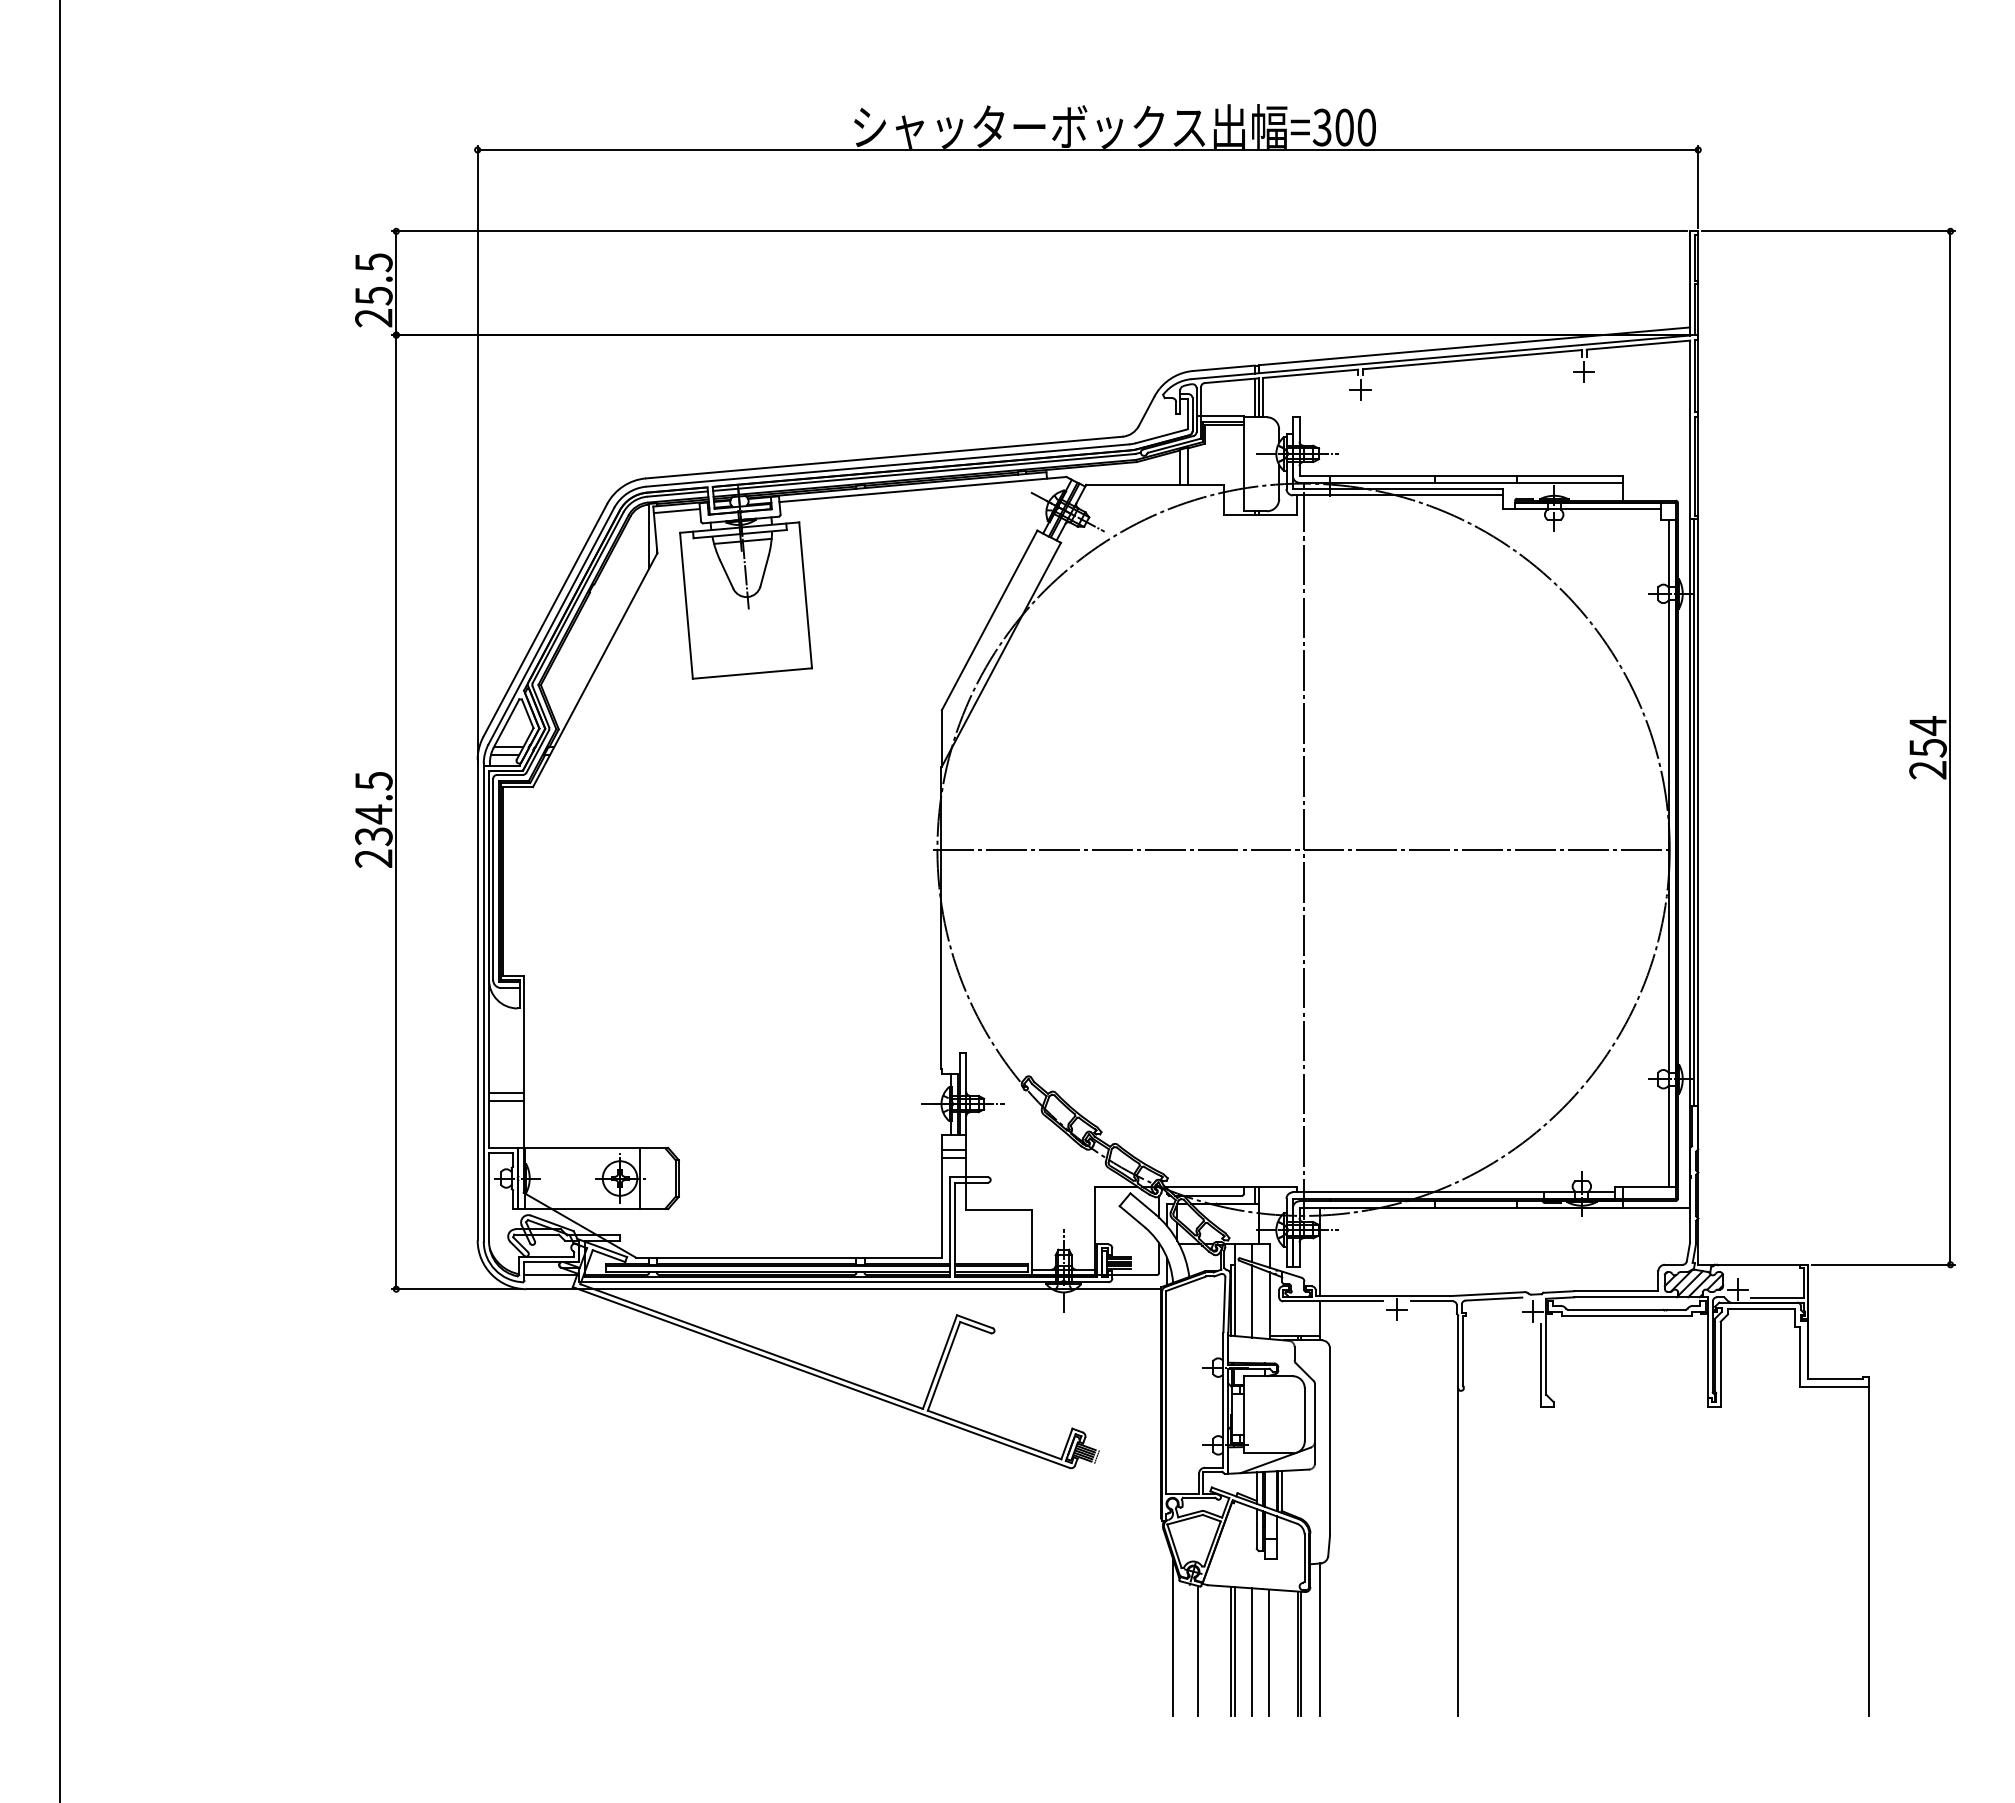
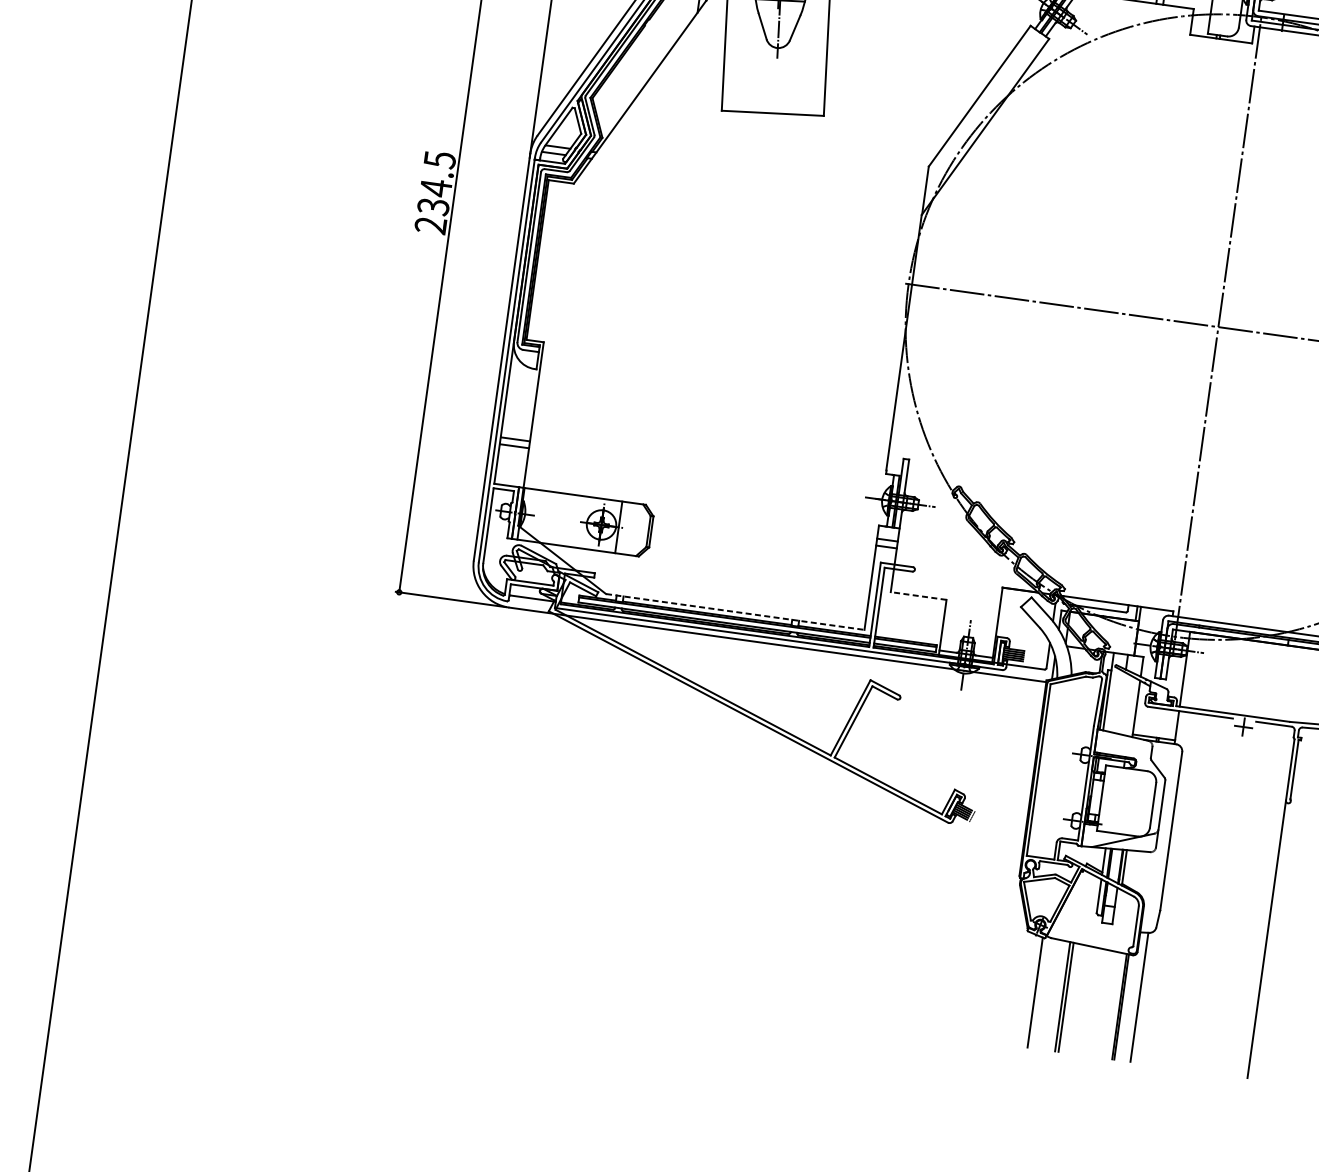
line: (999, 1209) -> (918, 595), solid -> dashed
line: (789, 1257) -> (735, 611), solid -> dashed
line: (1251, 1301) -> (1121, 703), removed
line: (1173, 1637) -> (1015, 978), removed
line: (1251, 1651) -> (1080, 999), removed
line: (1269, 1652) -> (1095, 1002), removed

